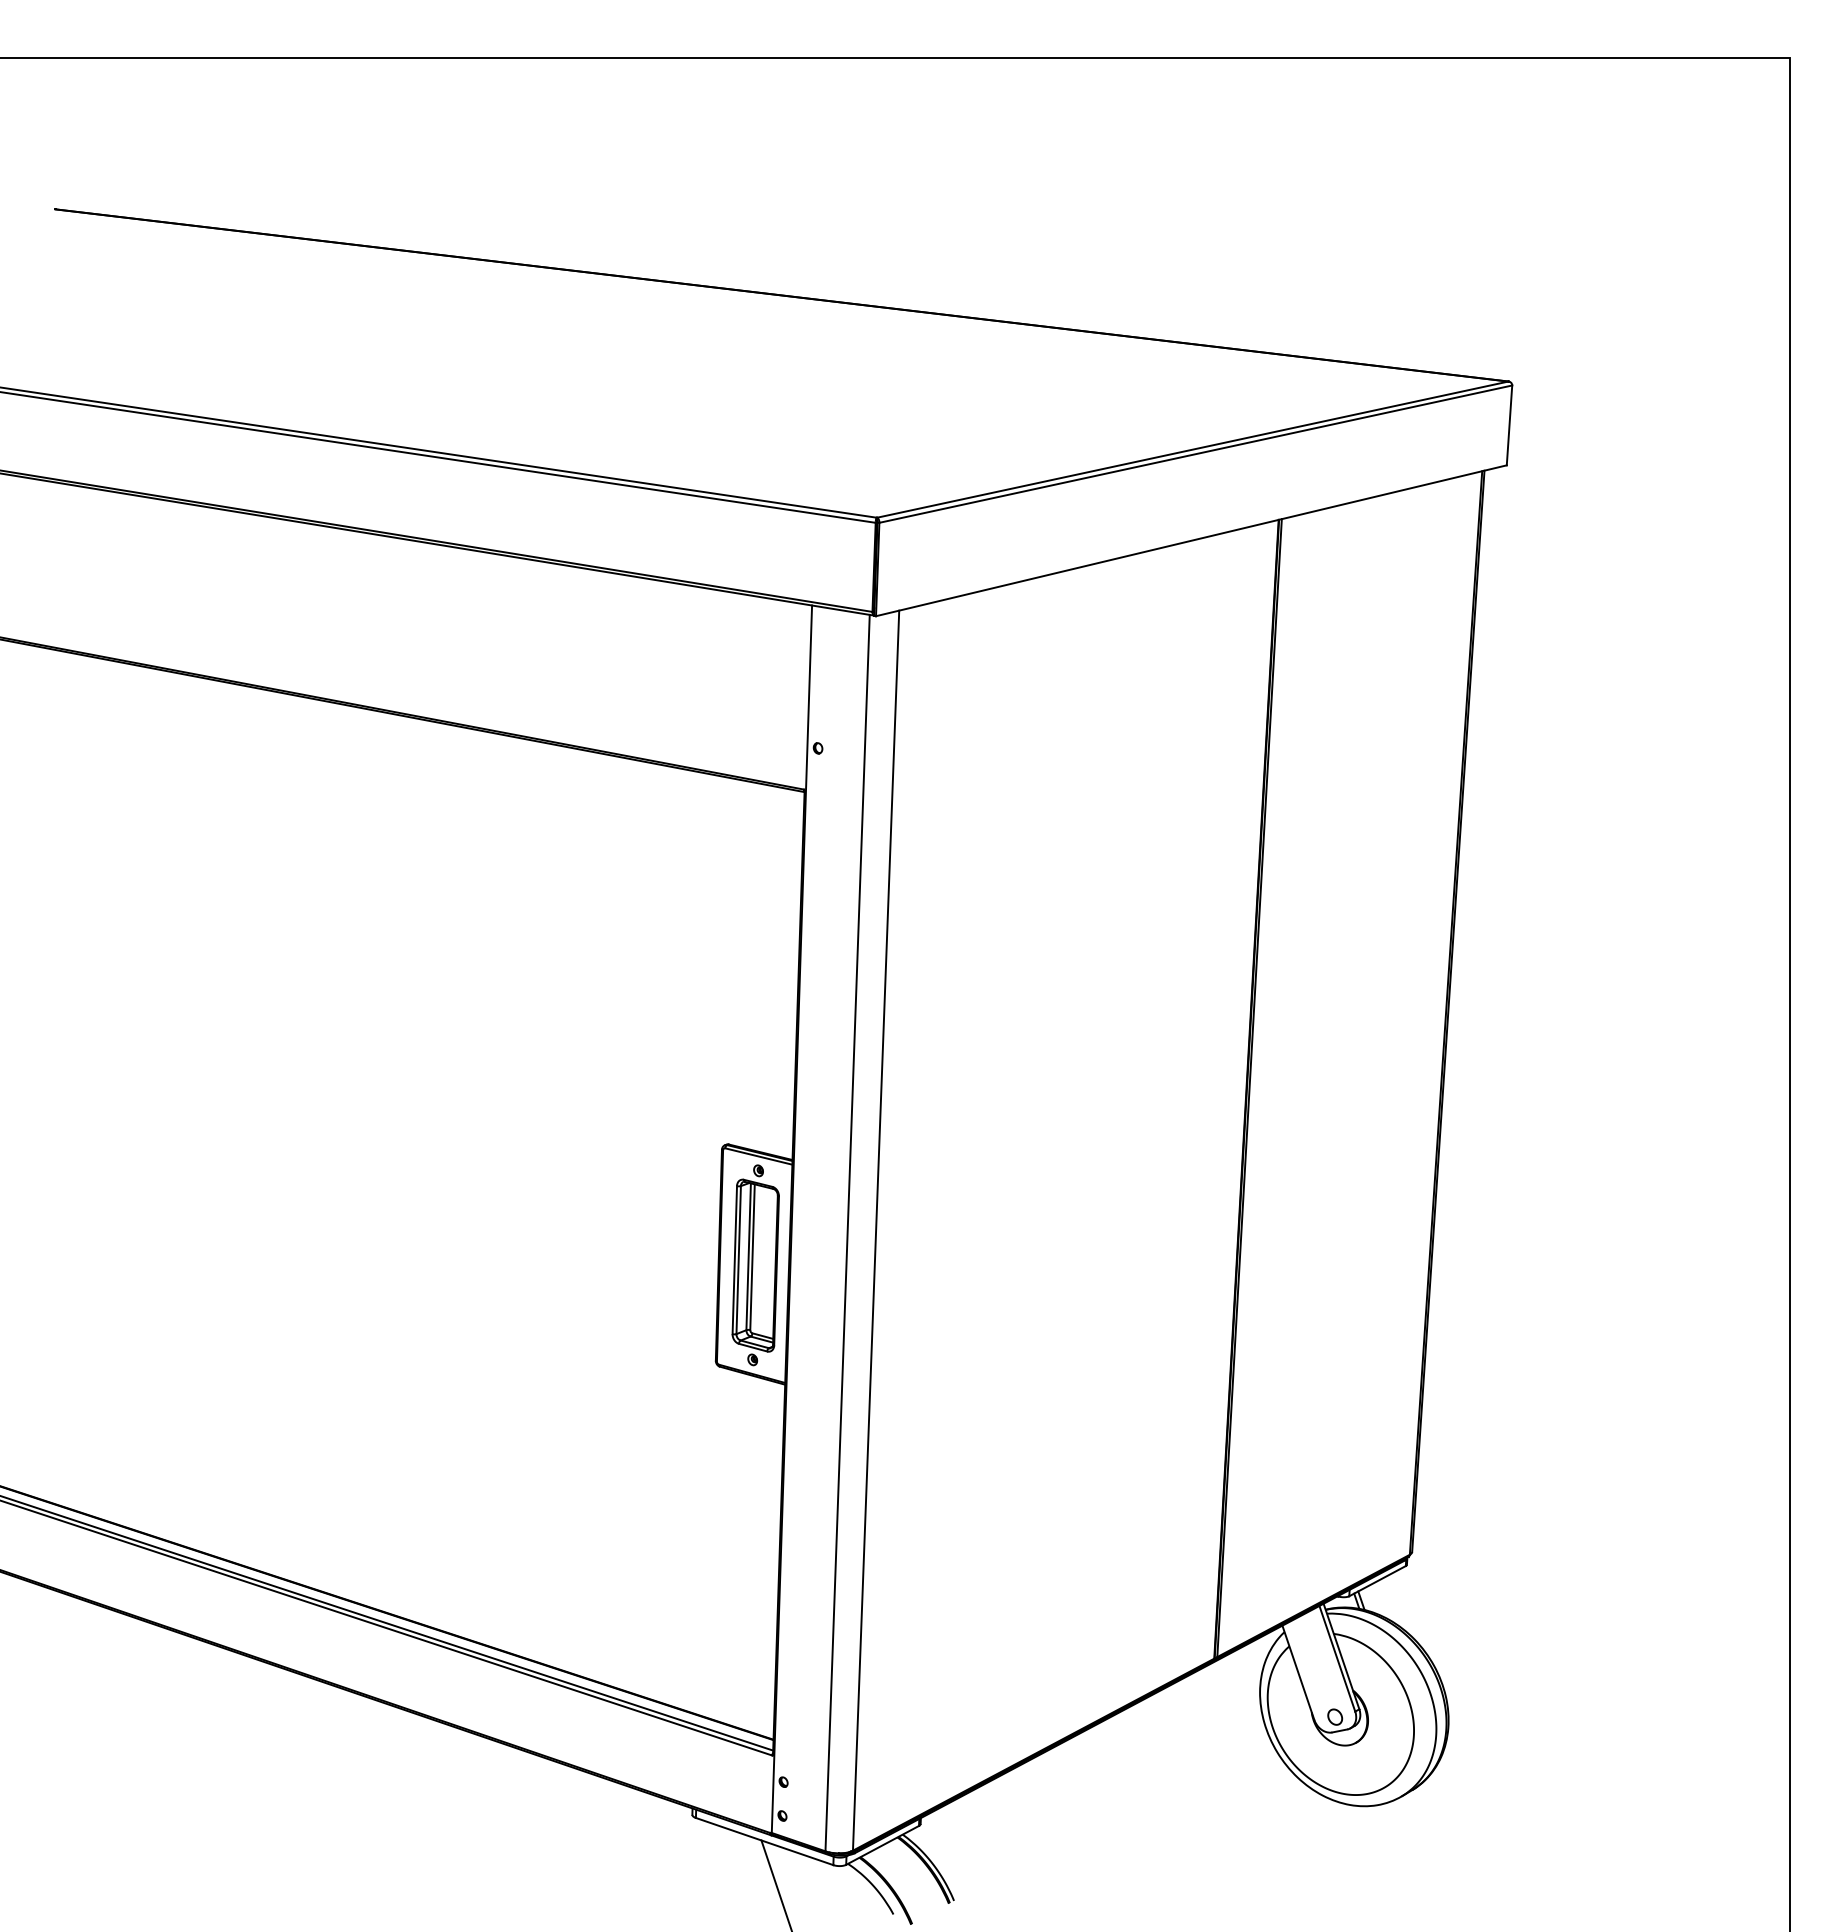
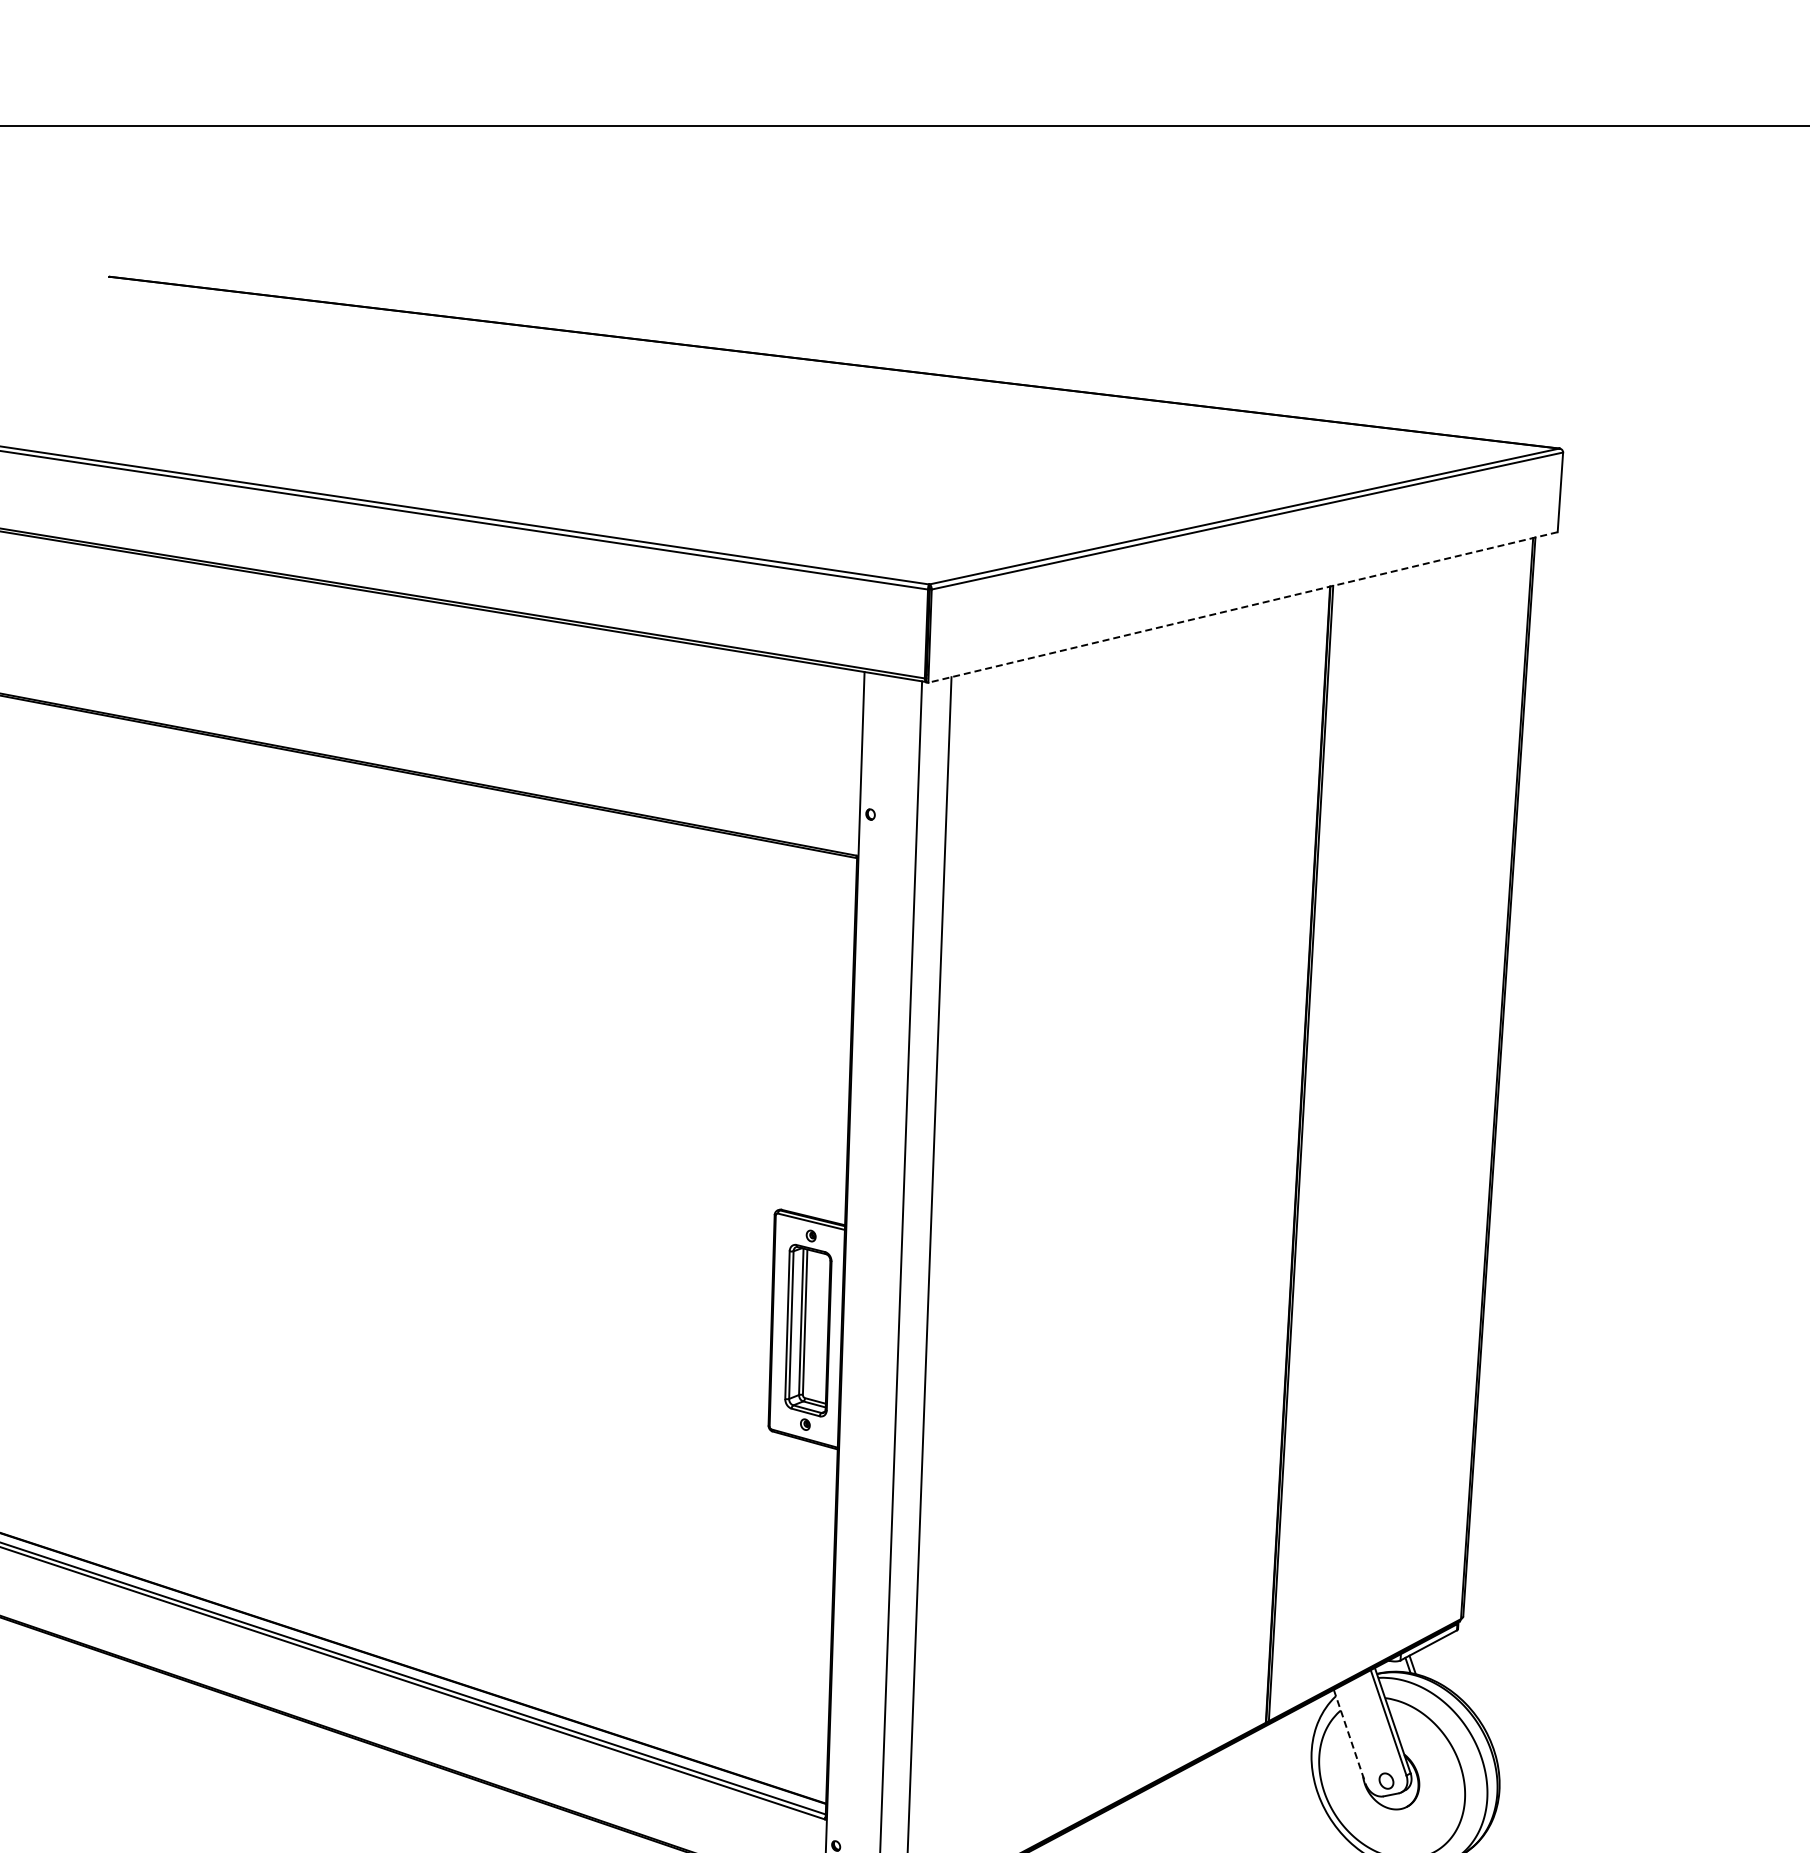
line: (1190, 540) -> (1242, 607), solid -> dashed
line: (1298, 1672) -> (1349, 1736), solid -> dashed

